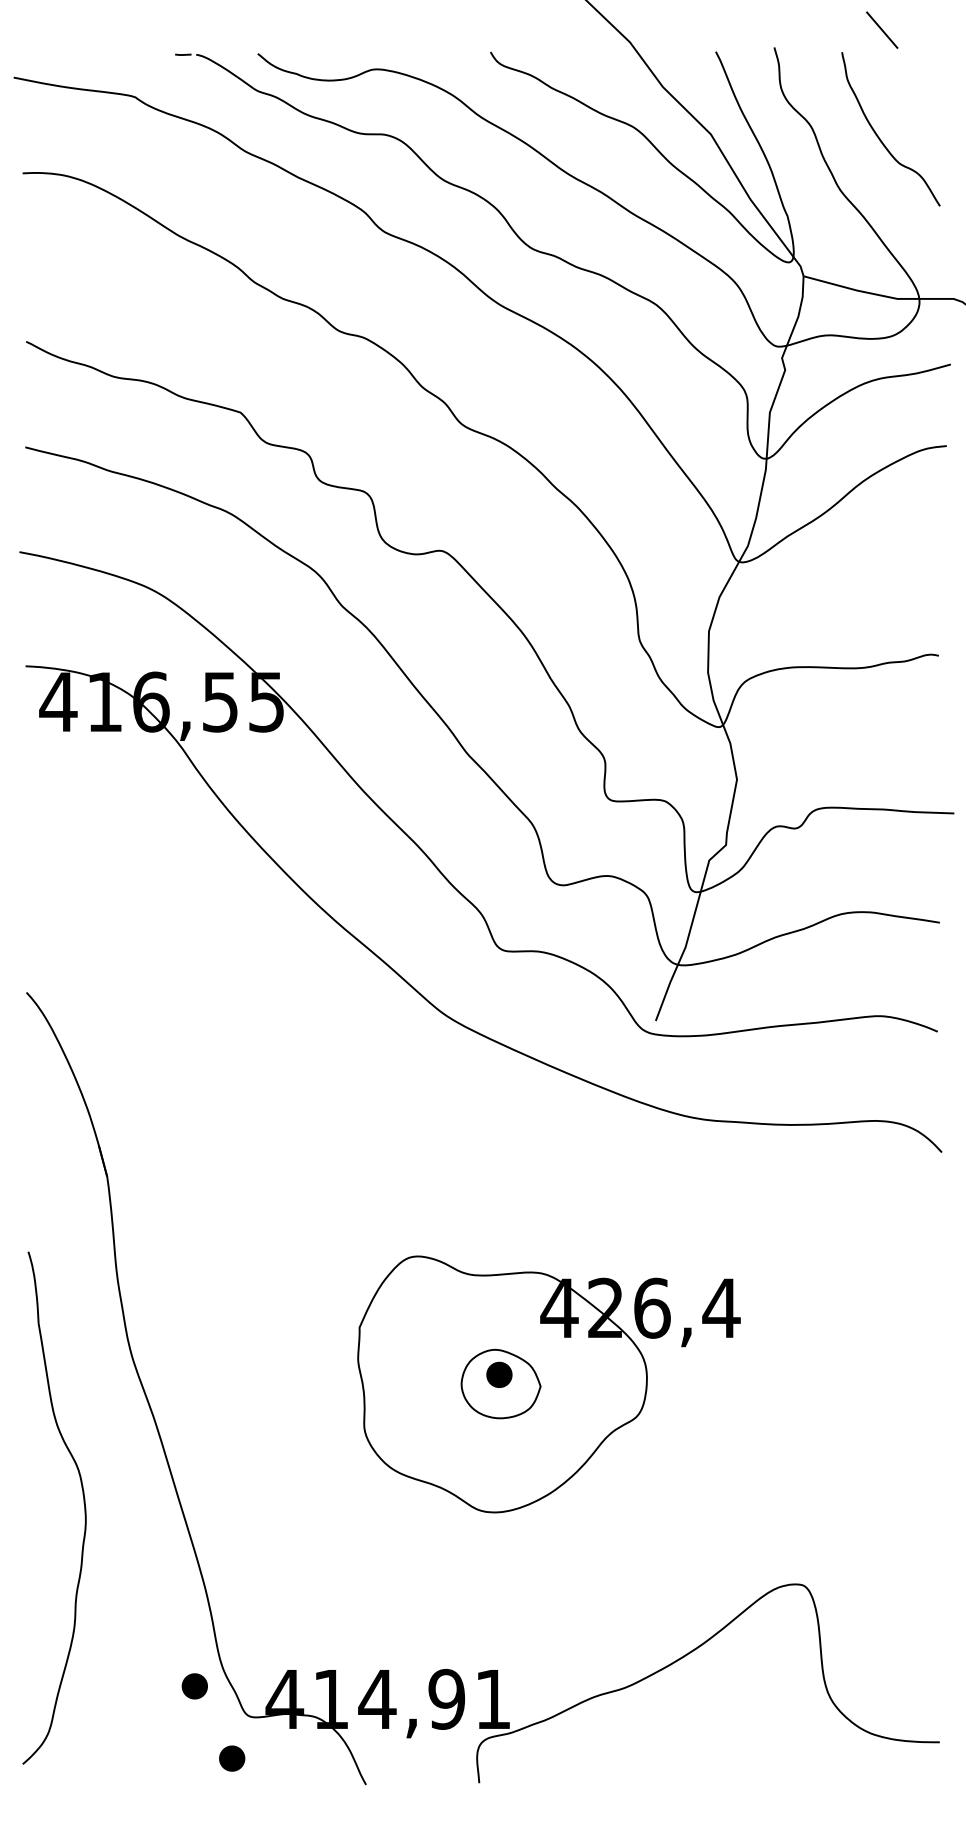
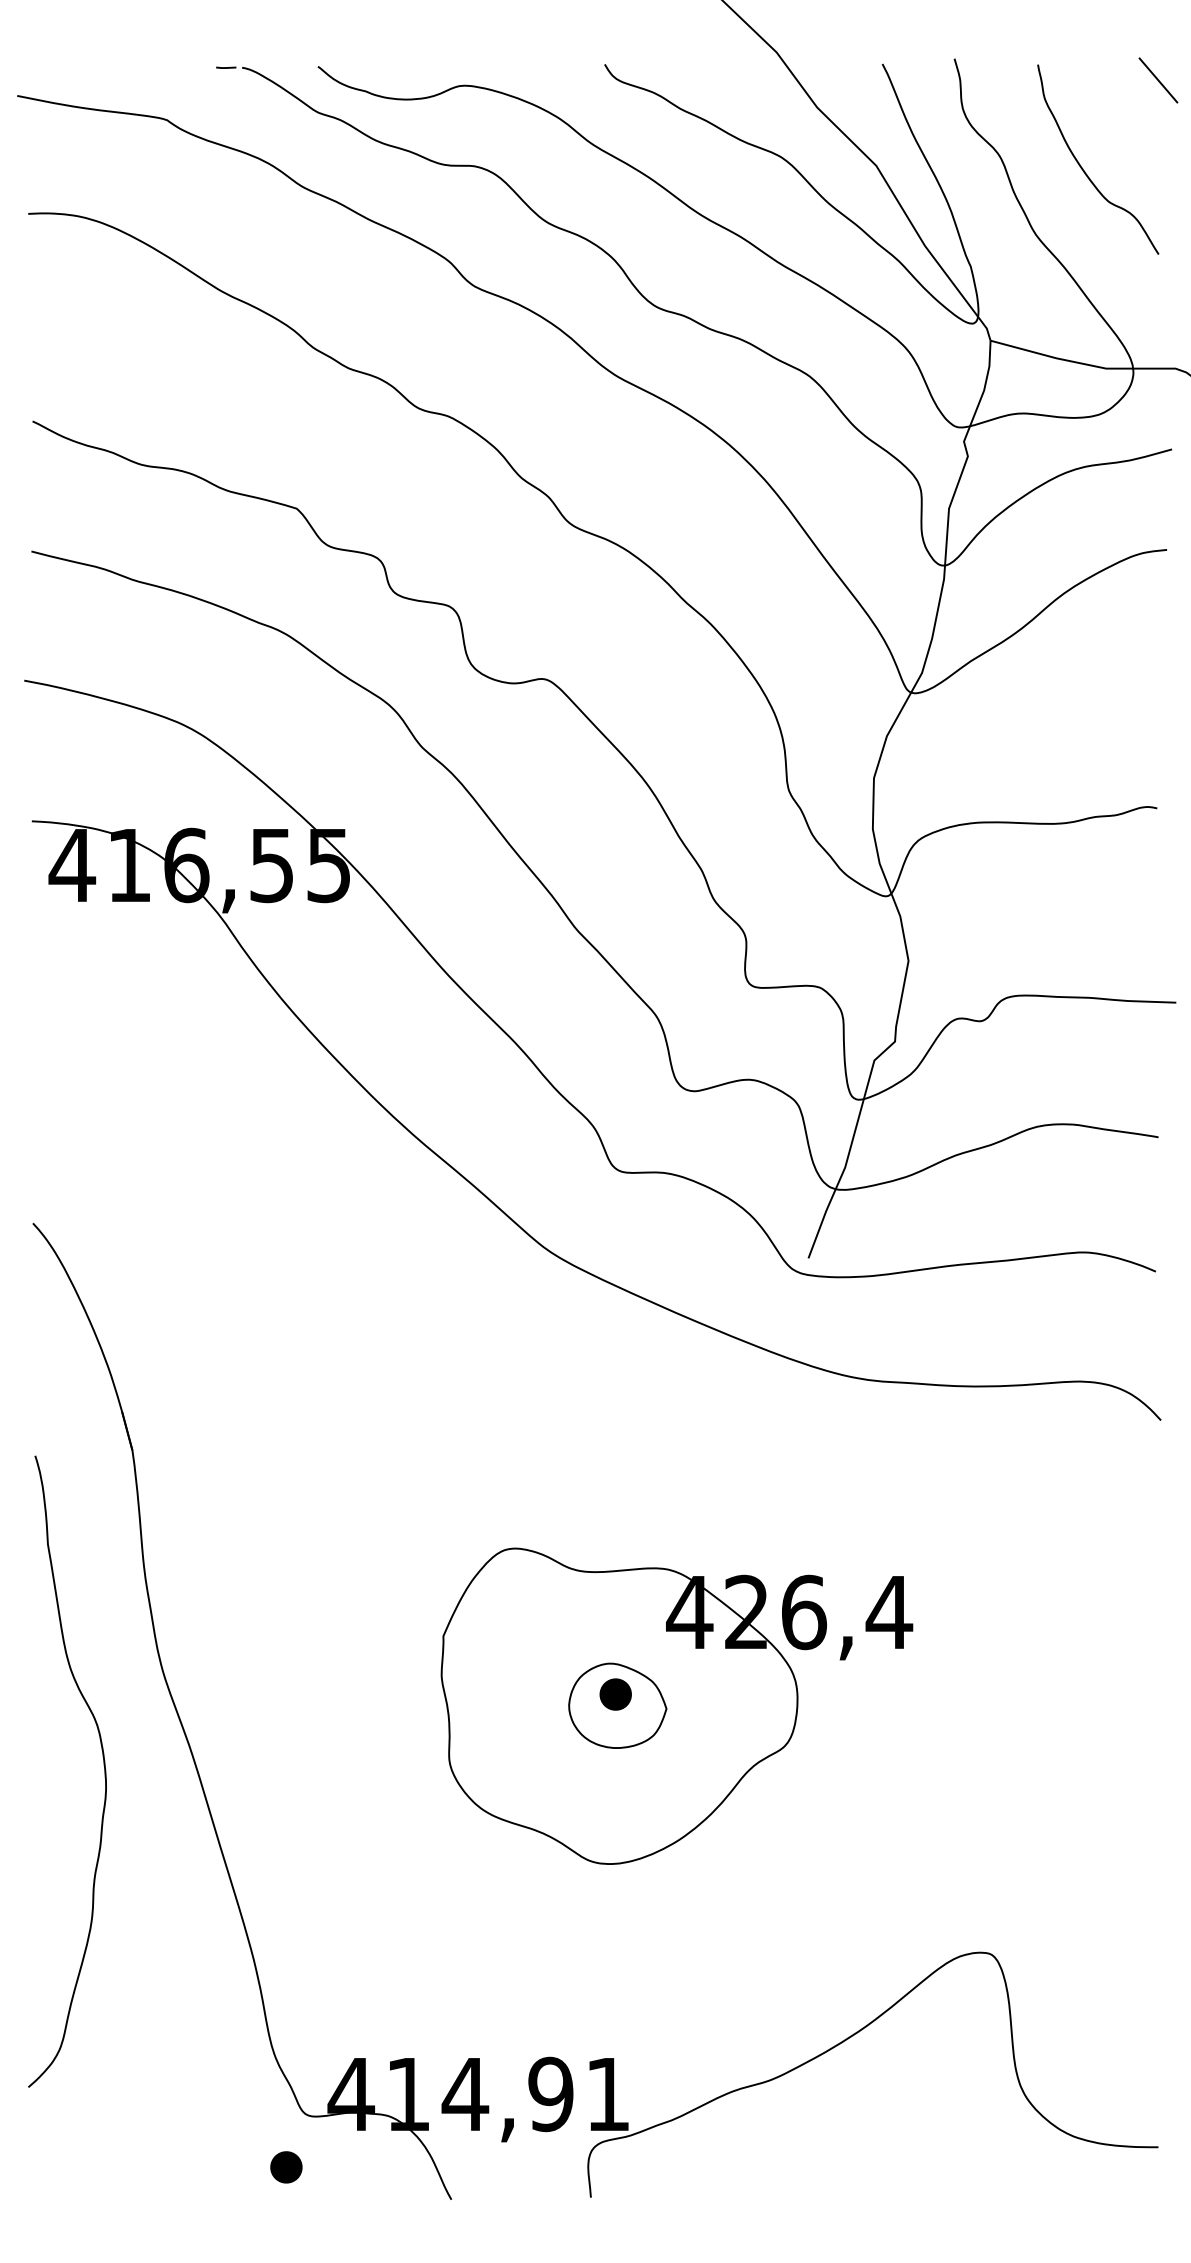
line: (882, 30) -> (1158, 80), moved
curve: (83, 1503) -> (103, 1765), moved
part: (194, 1686) -> (240, 2078), removed

